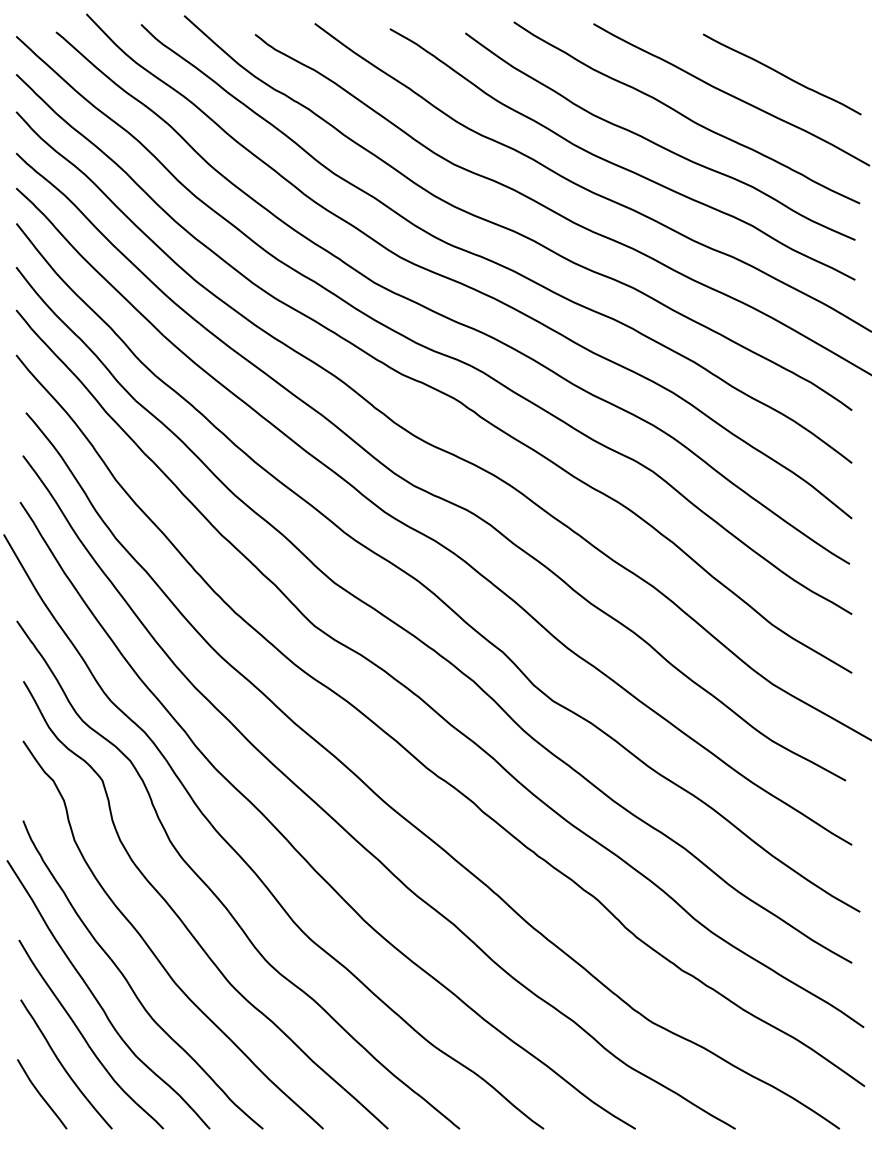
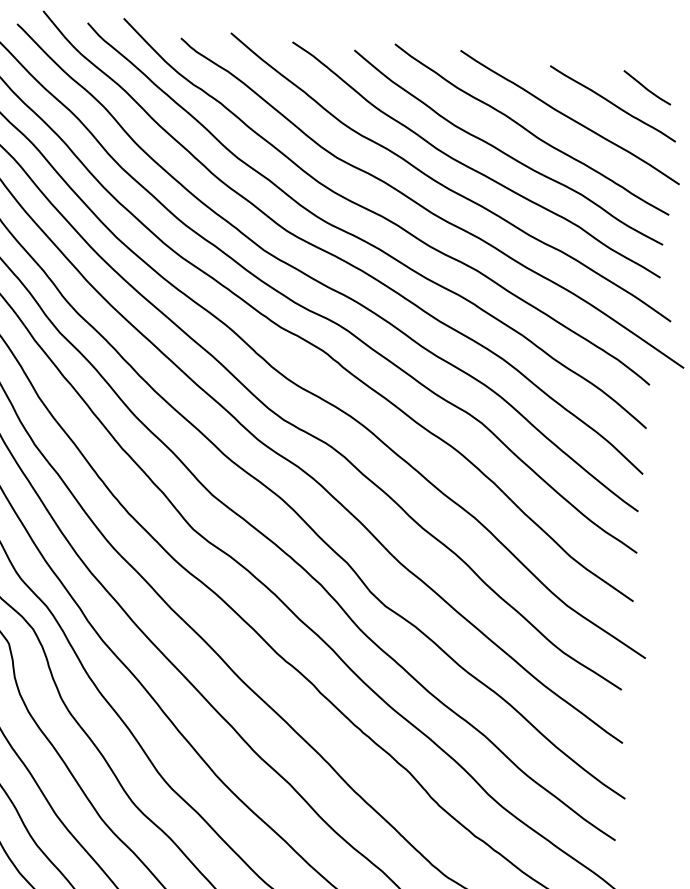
curve: (821, 52) -> (646, 88), added

